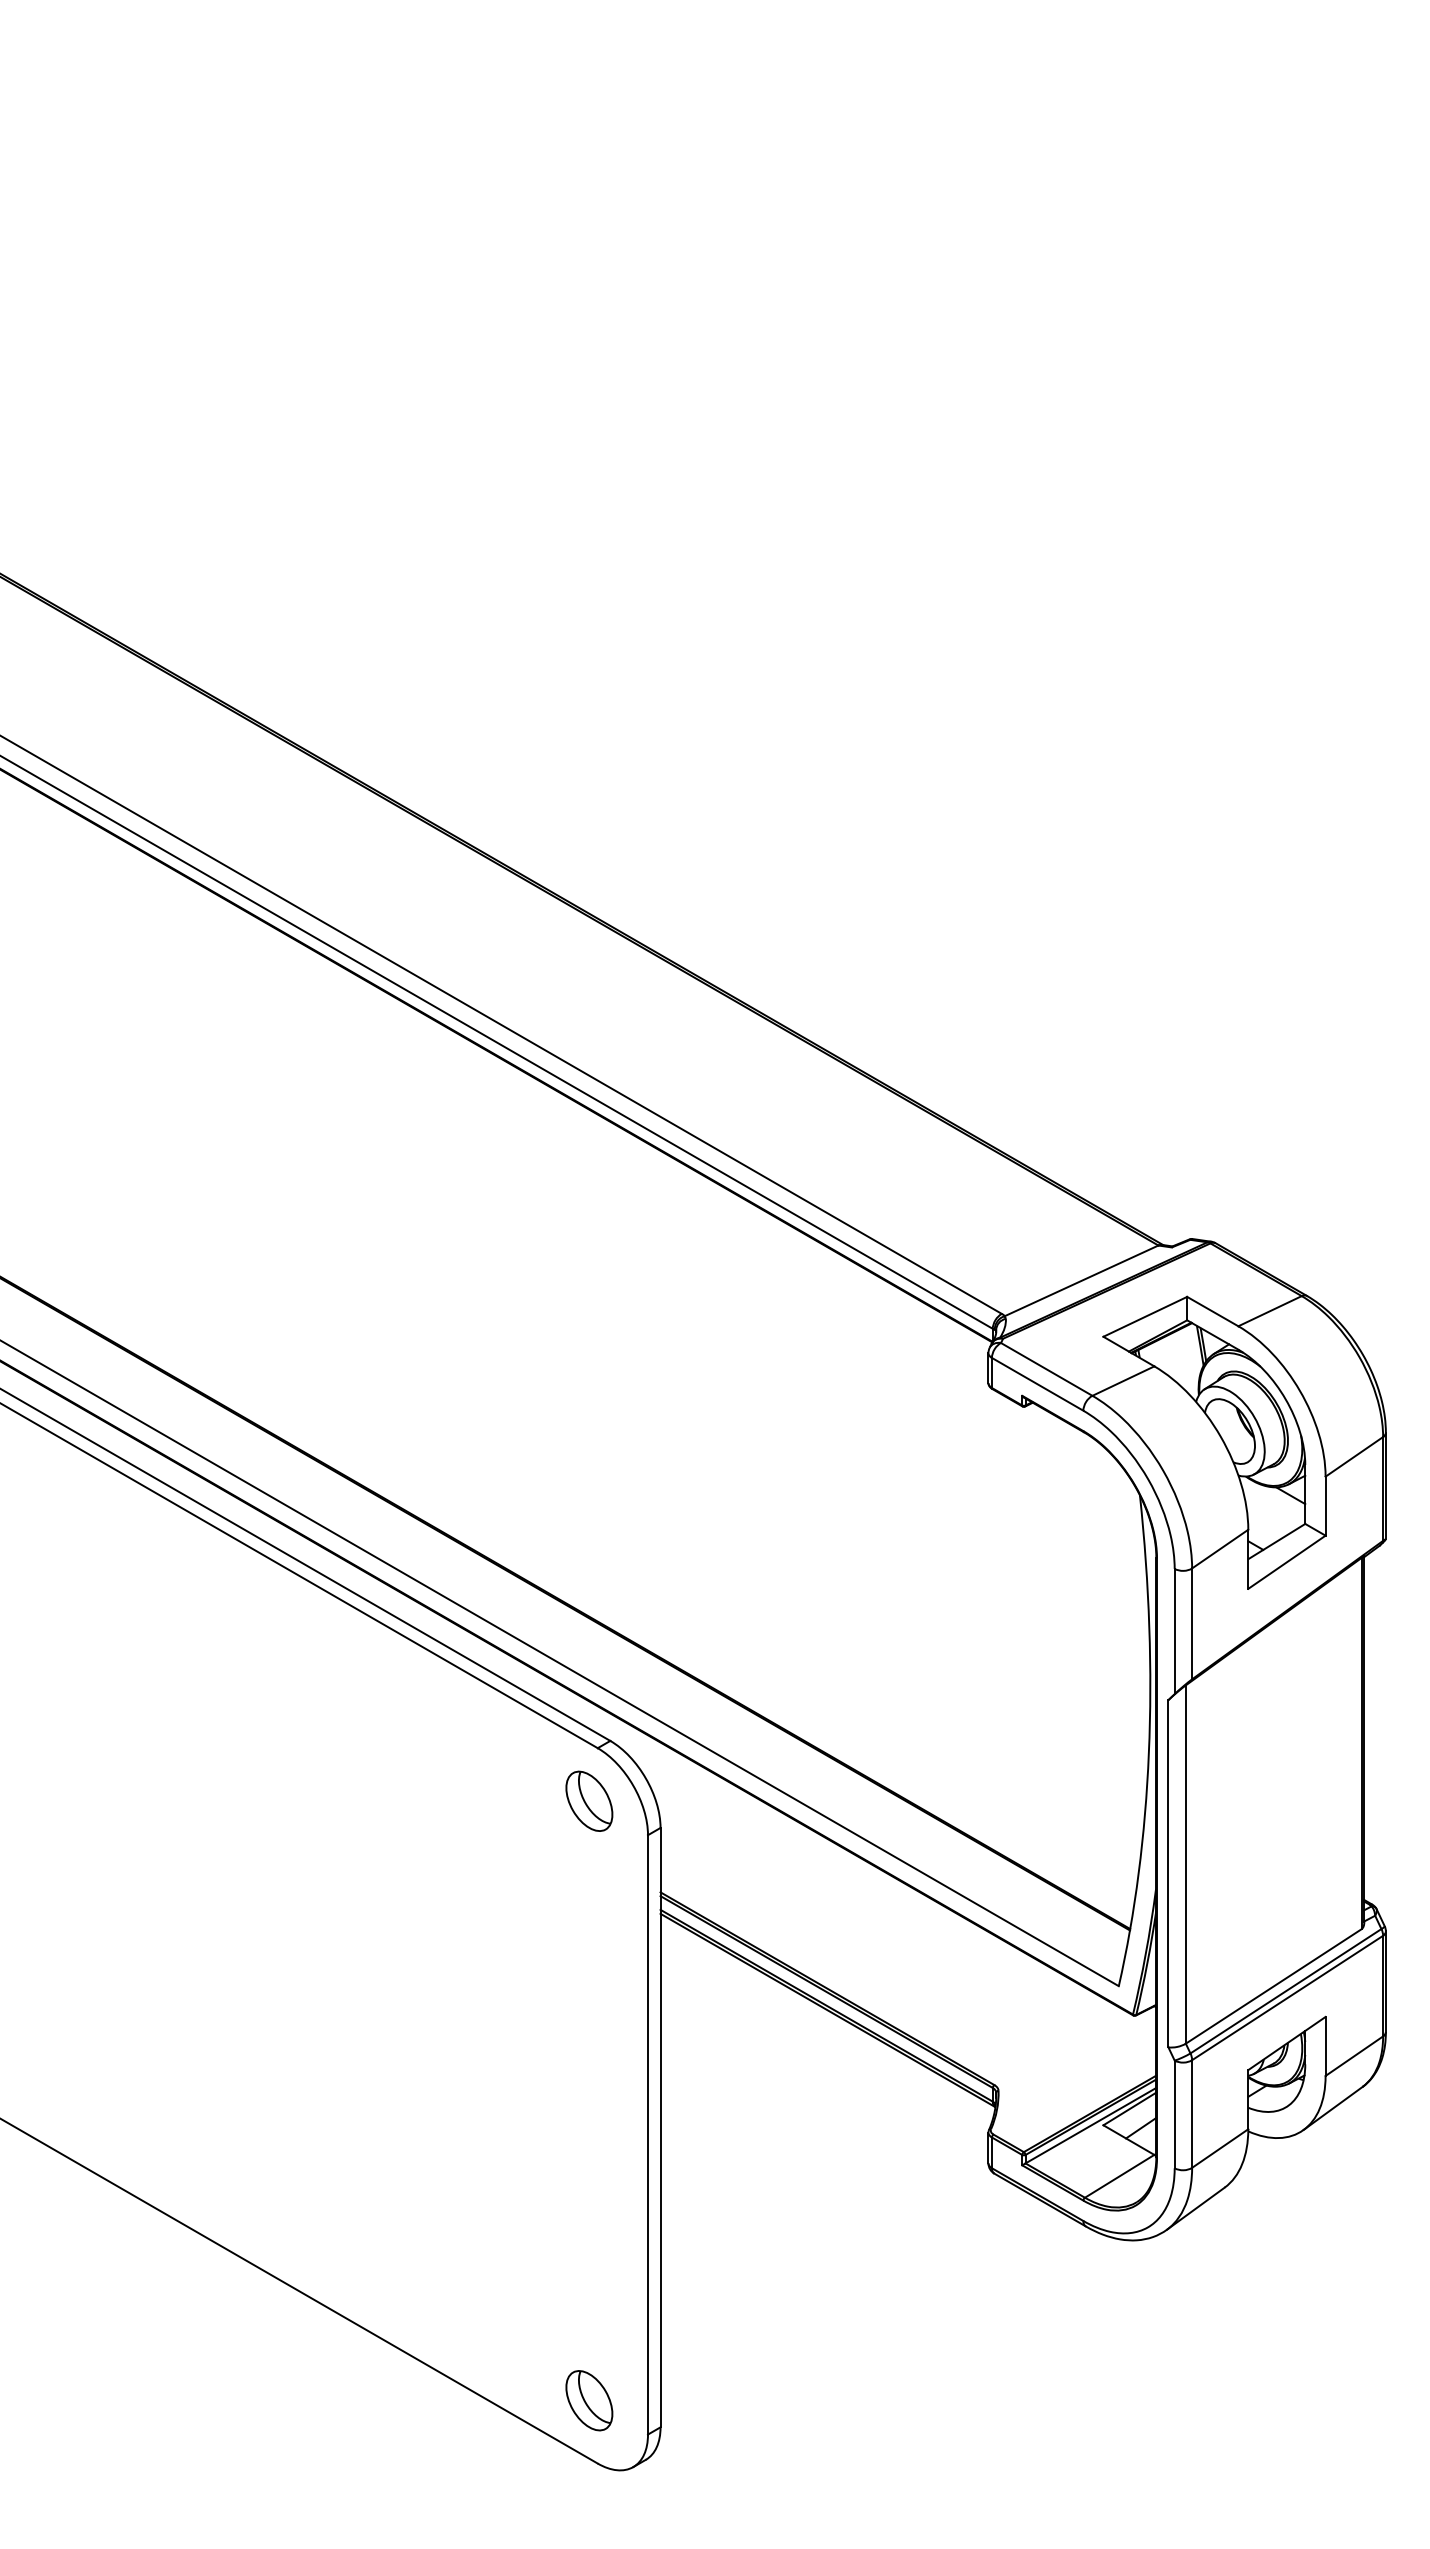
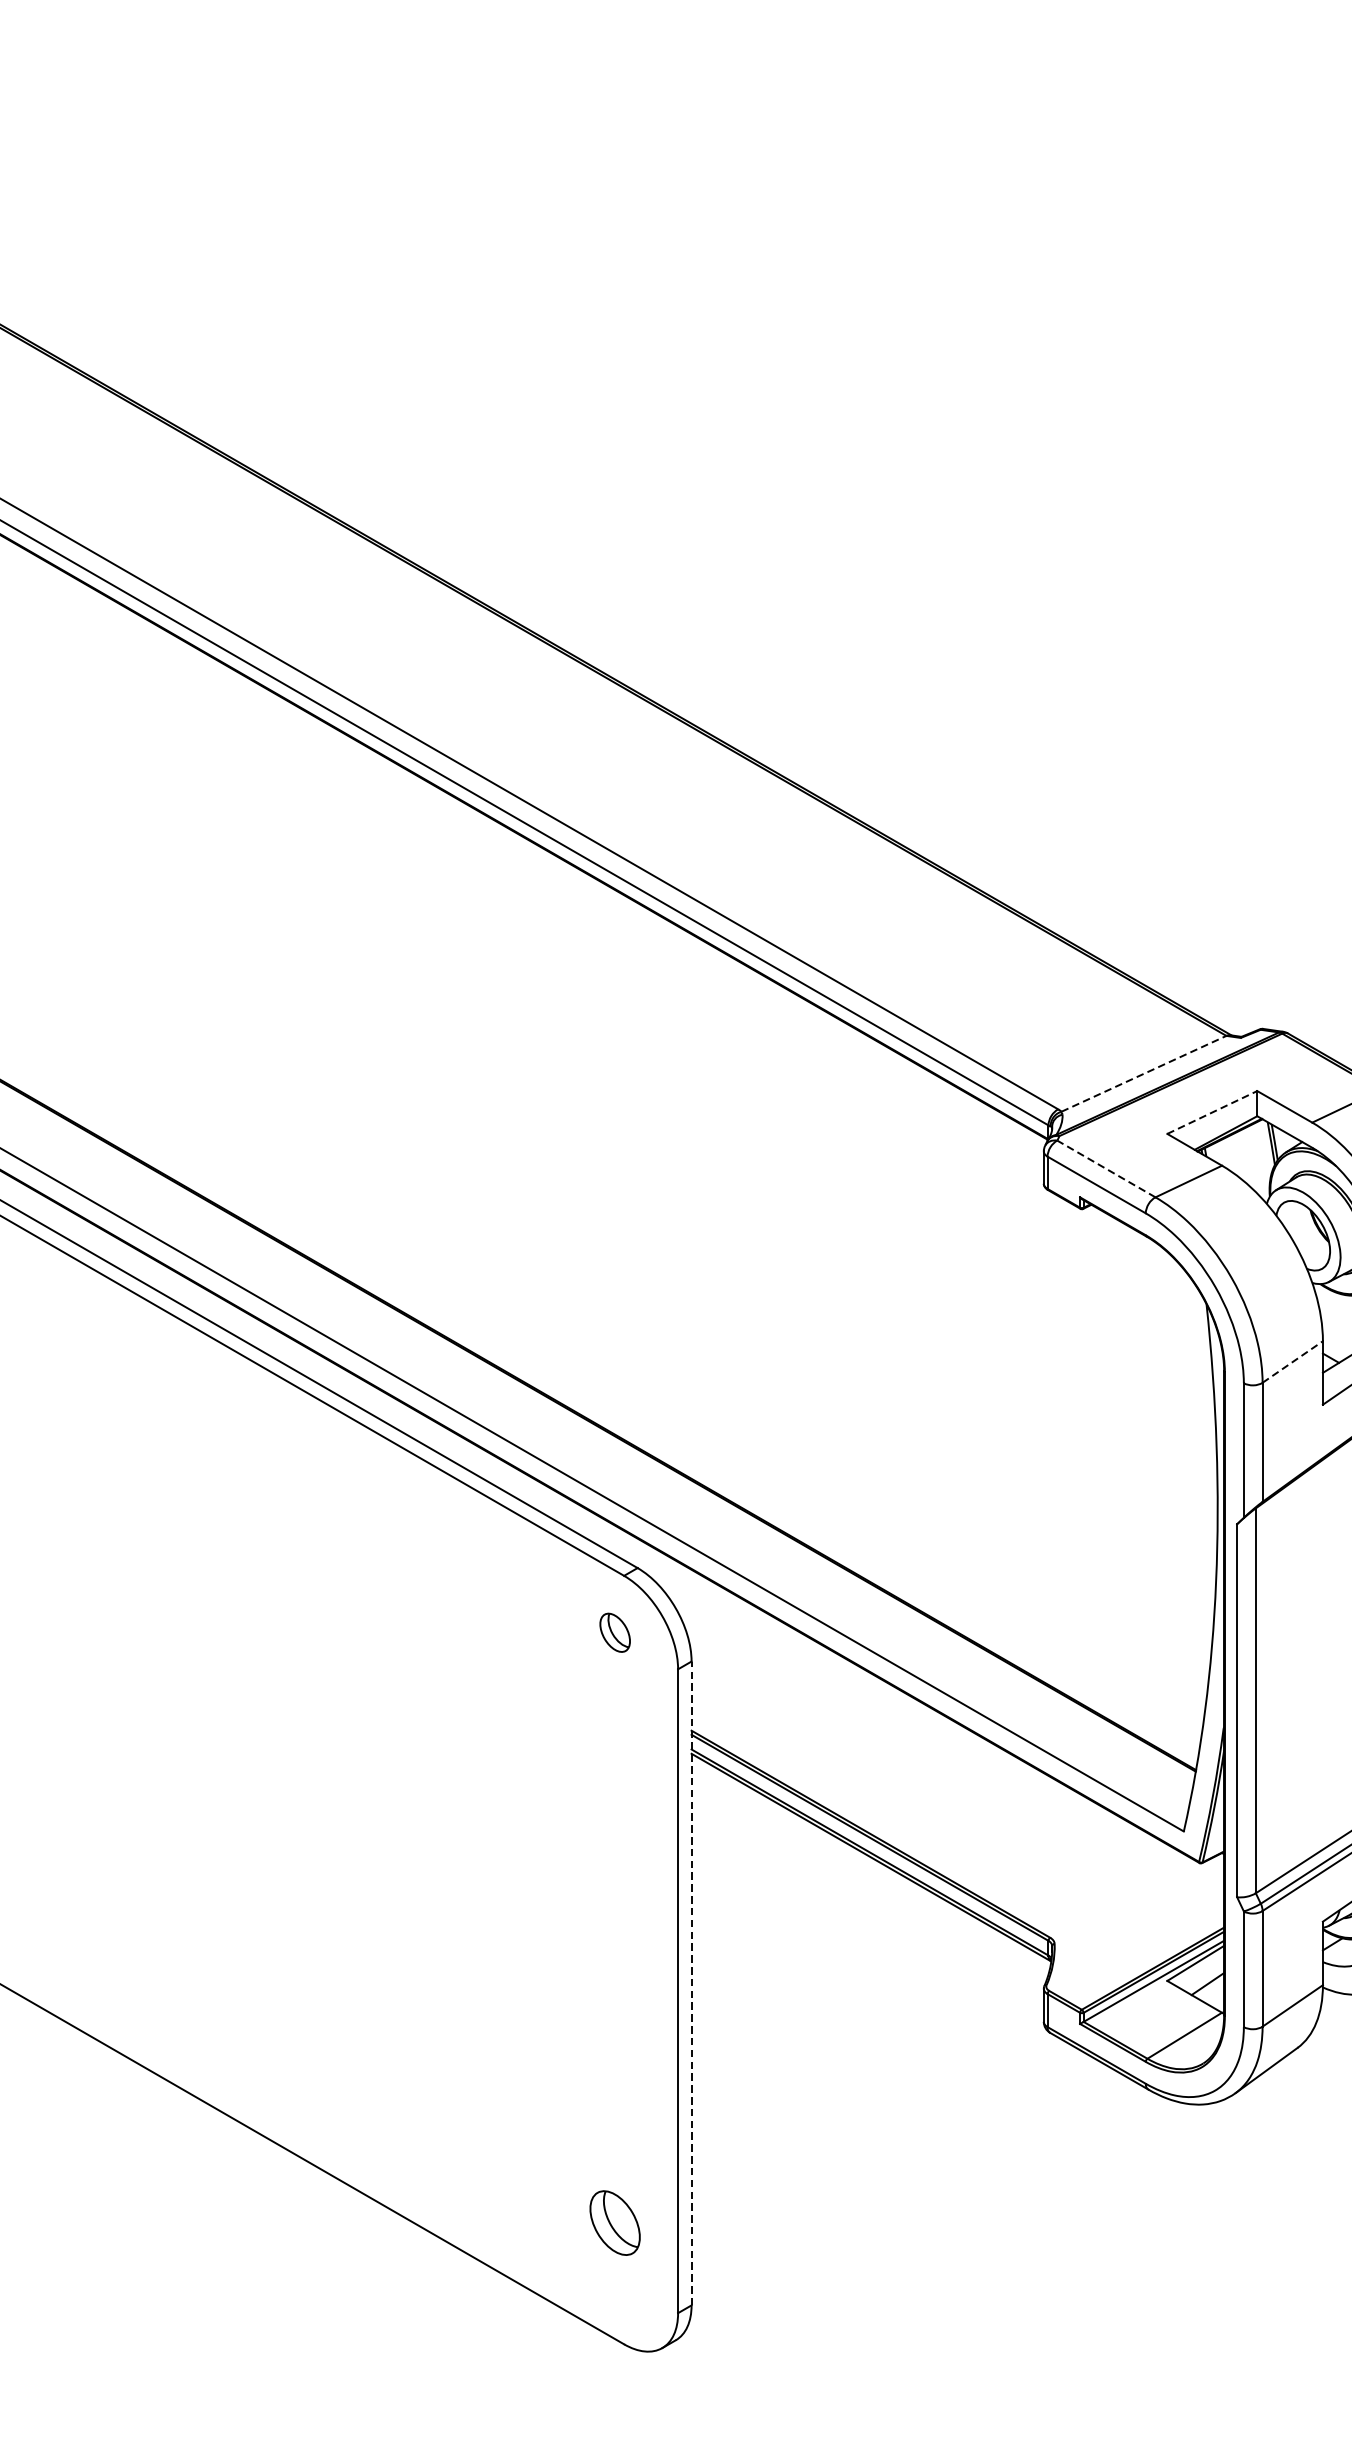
line: (1082, 1280) -> (1144, 1073), solid -> dashed
line: (1145, 1316) -> (1212, 1112), solid -> dashed
line: (1046, 1369) -> (1106, 1169), solid -> dashed
line: (1220, 1548) -> (1293, 1361), solid -> dashed
part: (589, 1800) -> (615, 1632), size x0.6
line: (660, 2127) -> (691, 1983), solid -> dashed
part: (589, 2400) -> (615, 2222), moved

